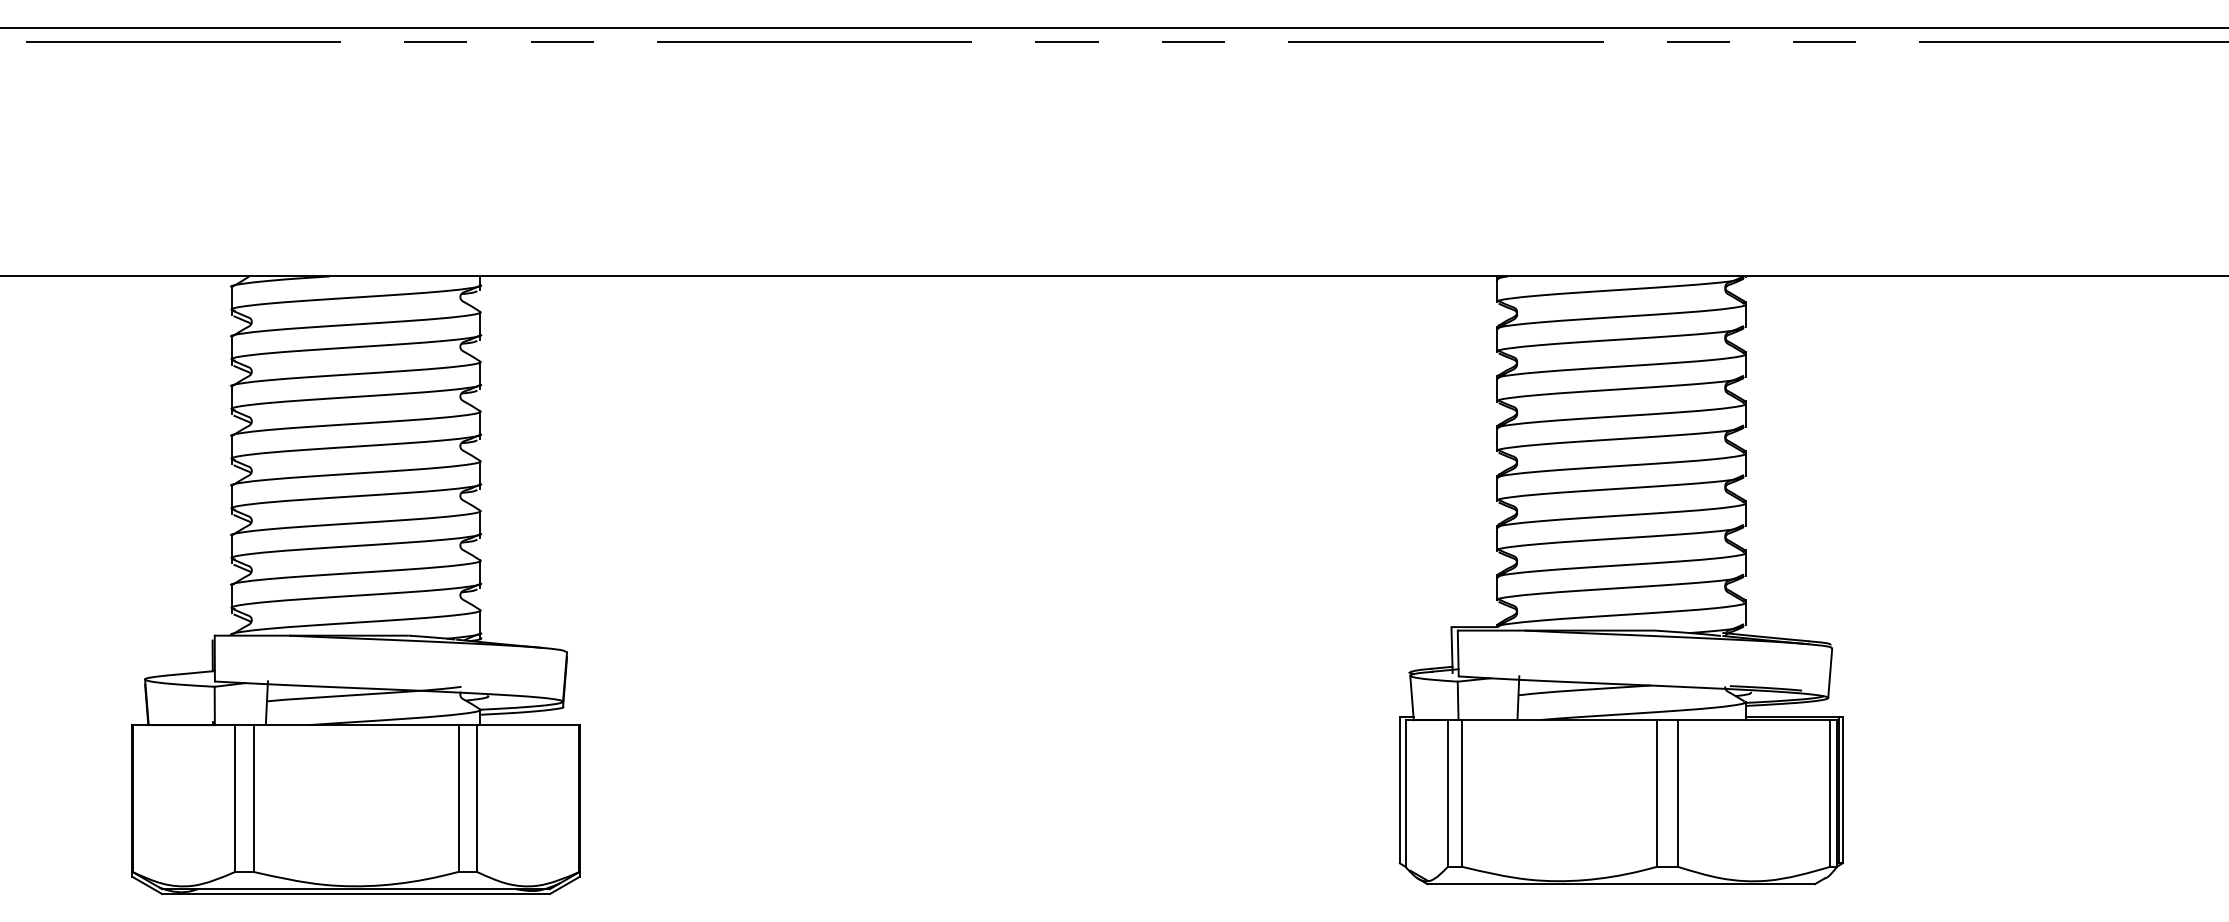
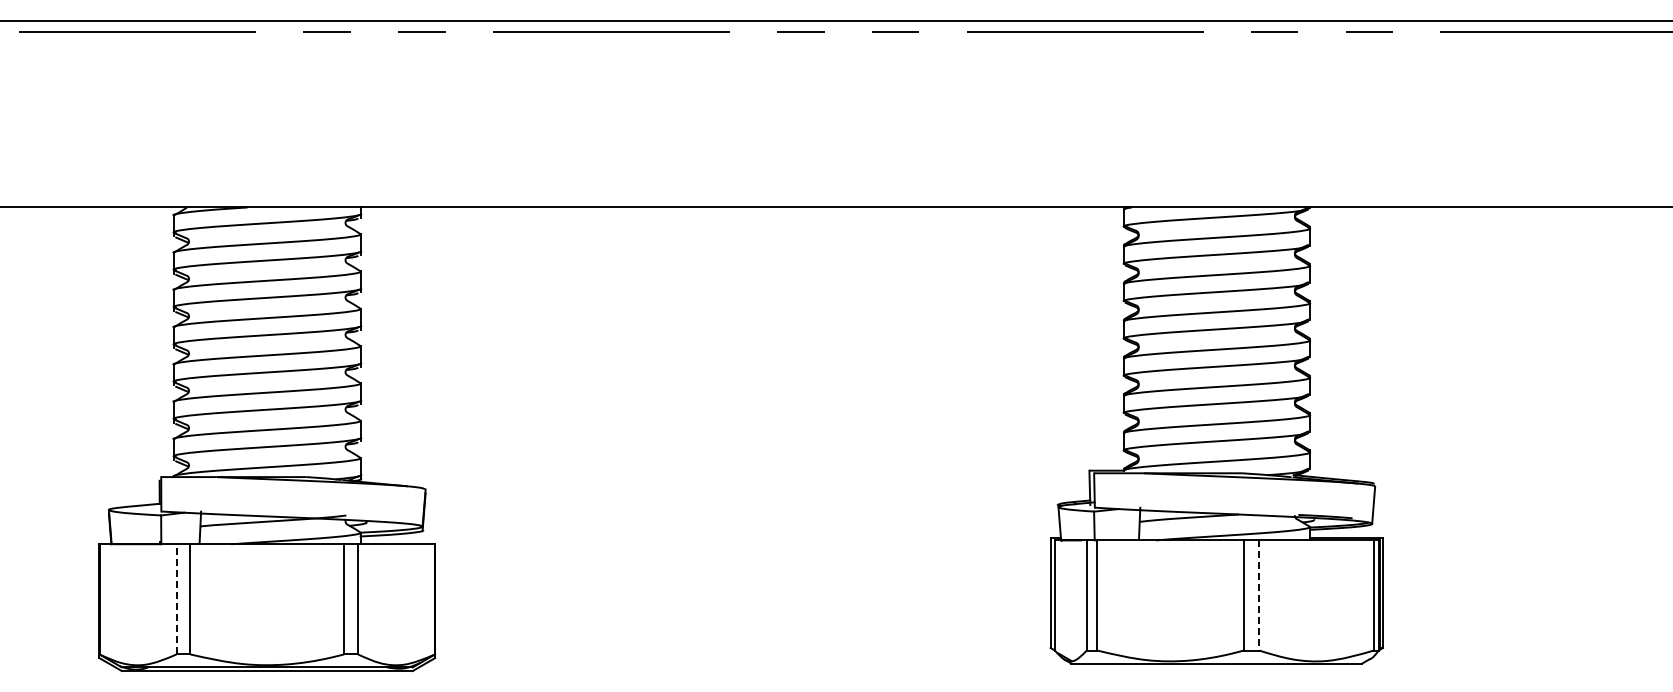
line: (1678, 794) -> (1259, 596), solid -> dashed
line: (235, 797) -> (176, 598), solid -> dashed

